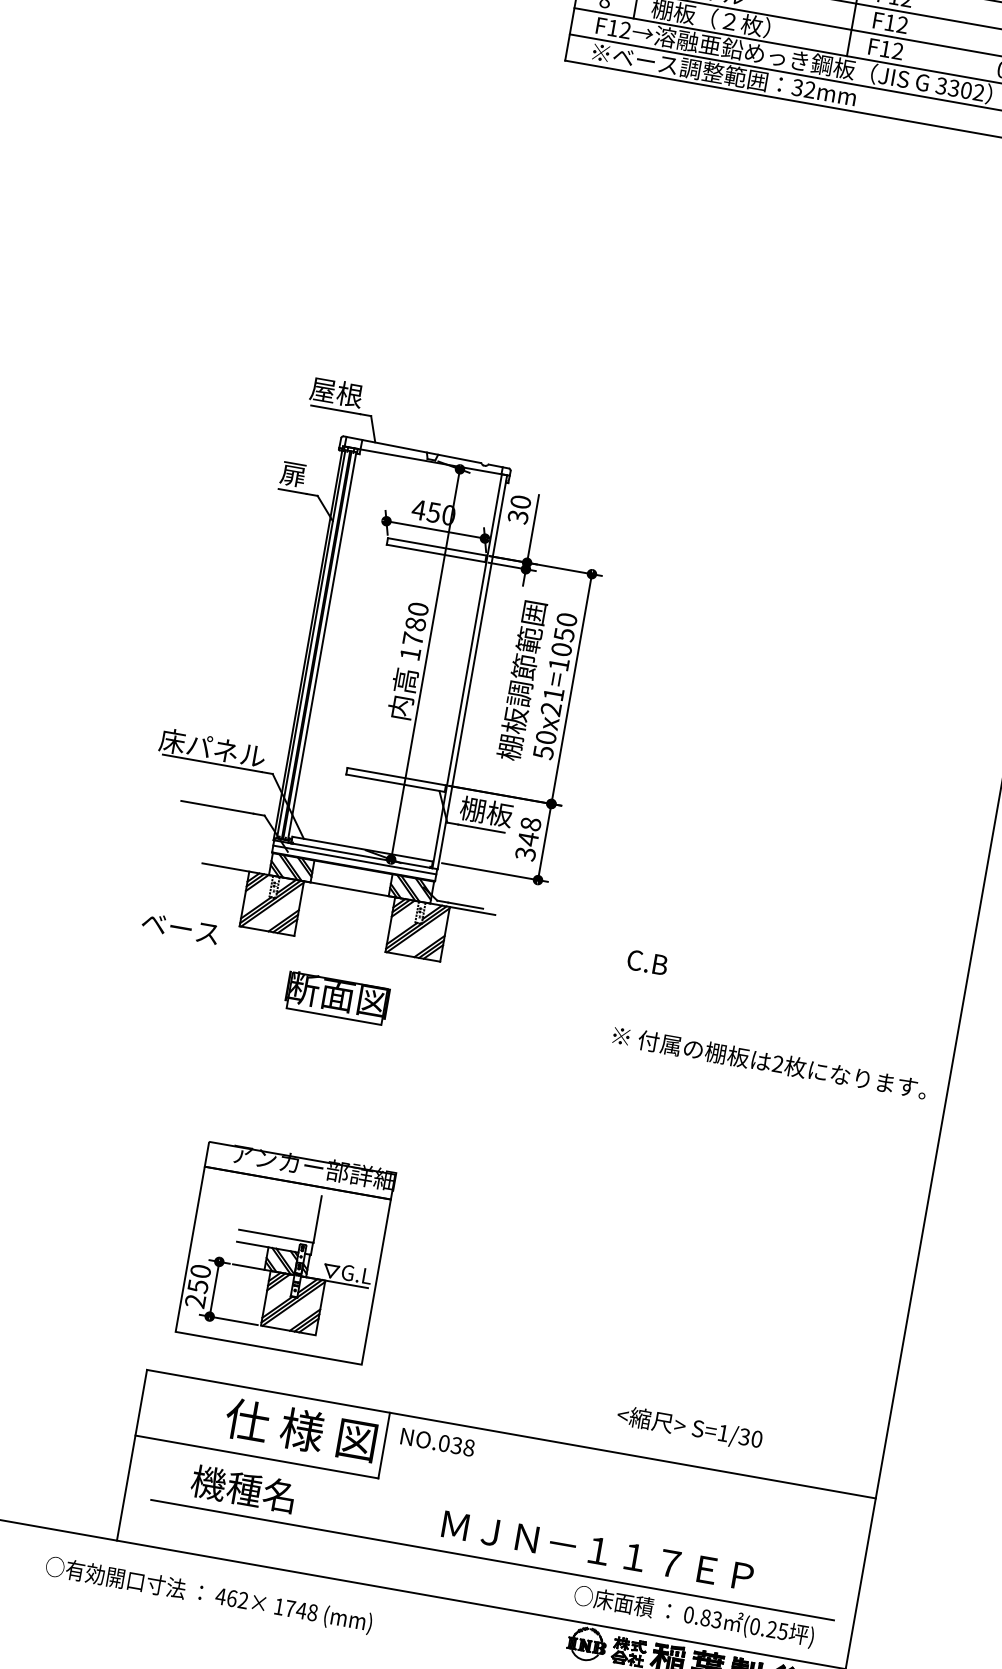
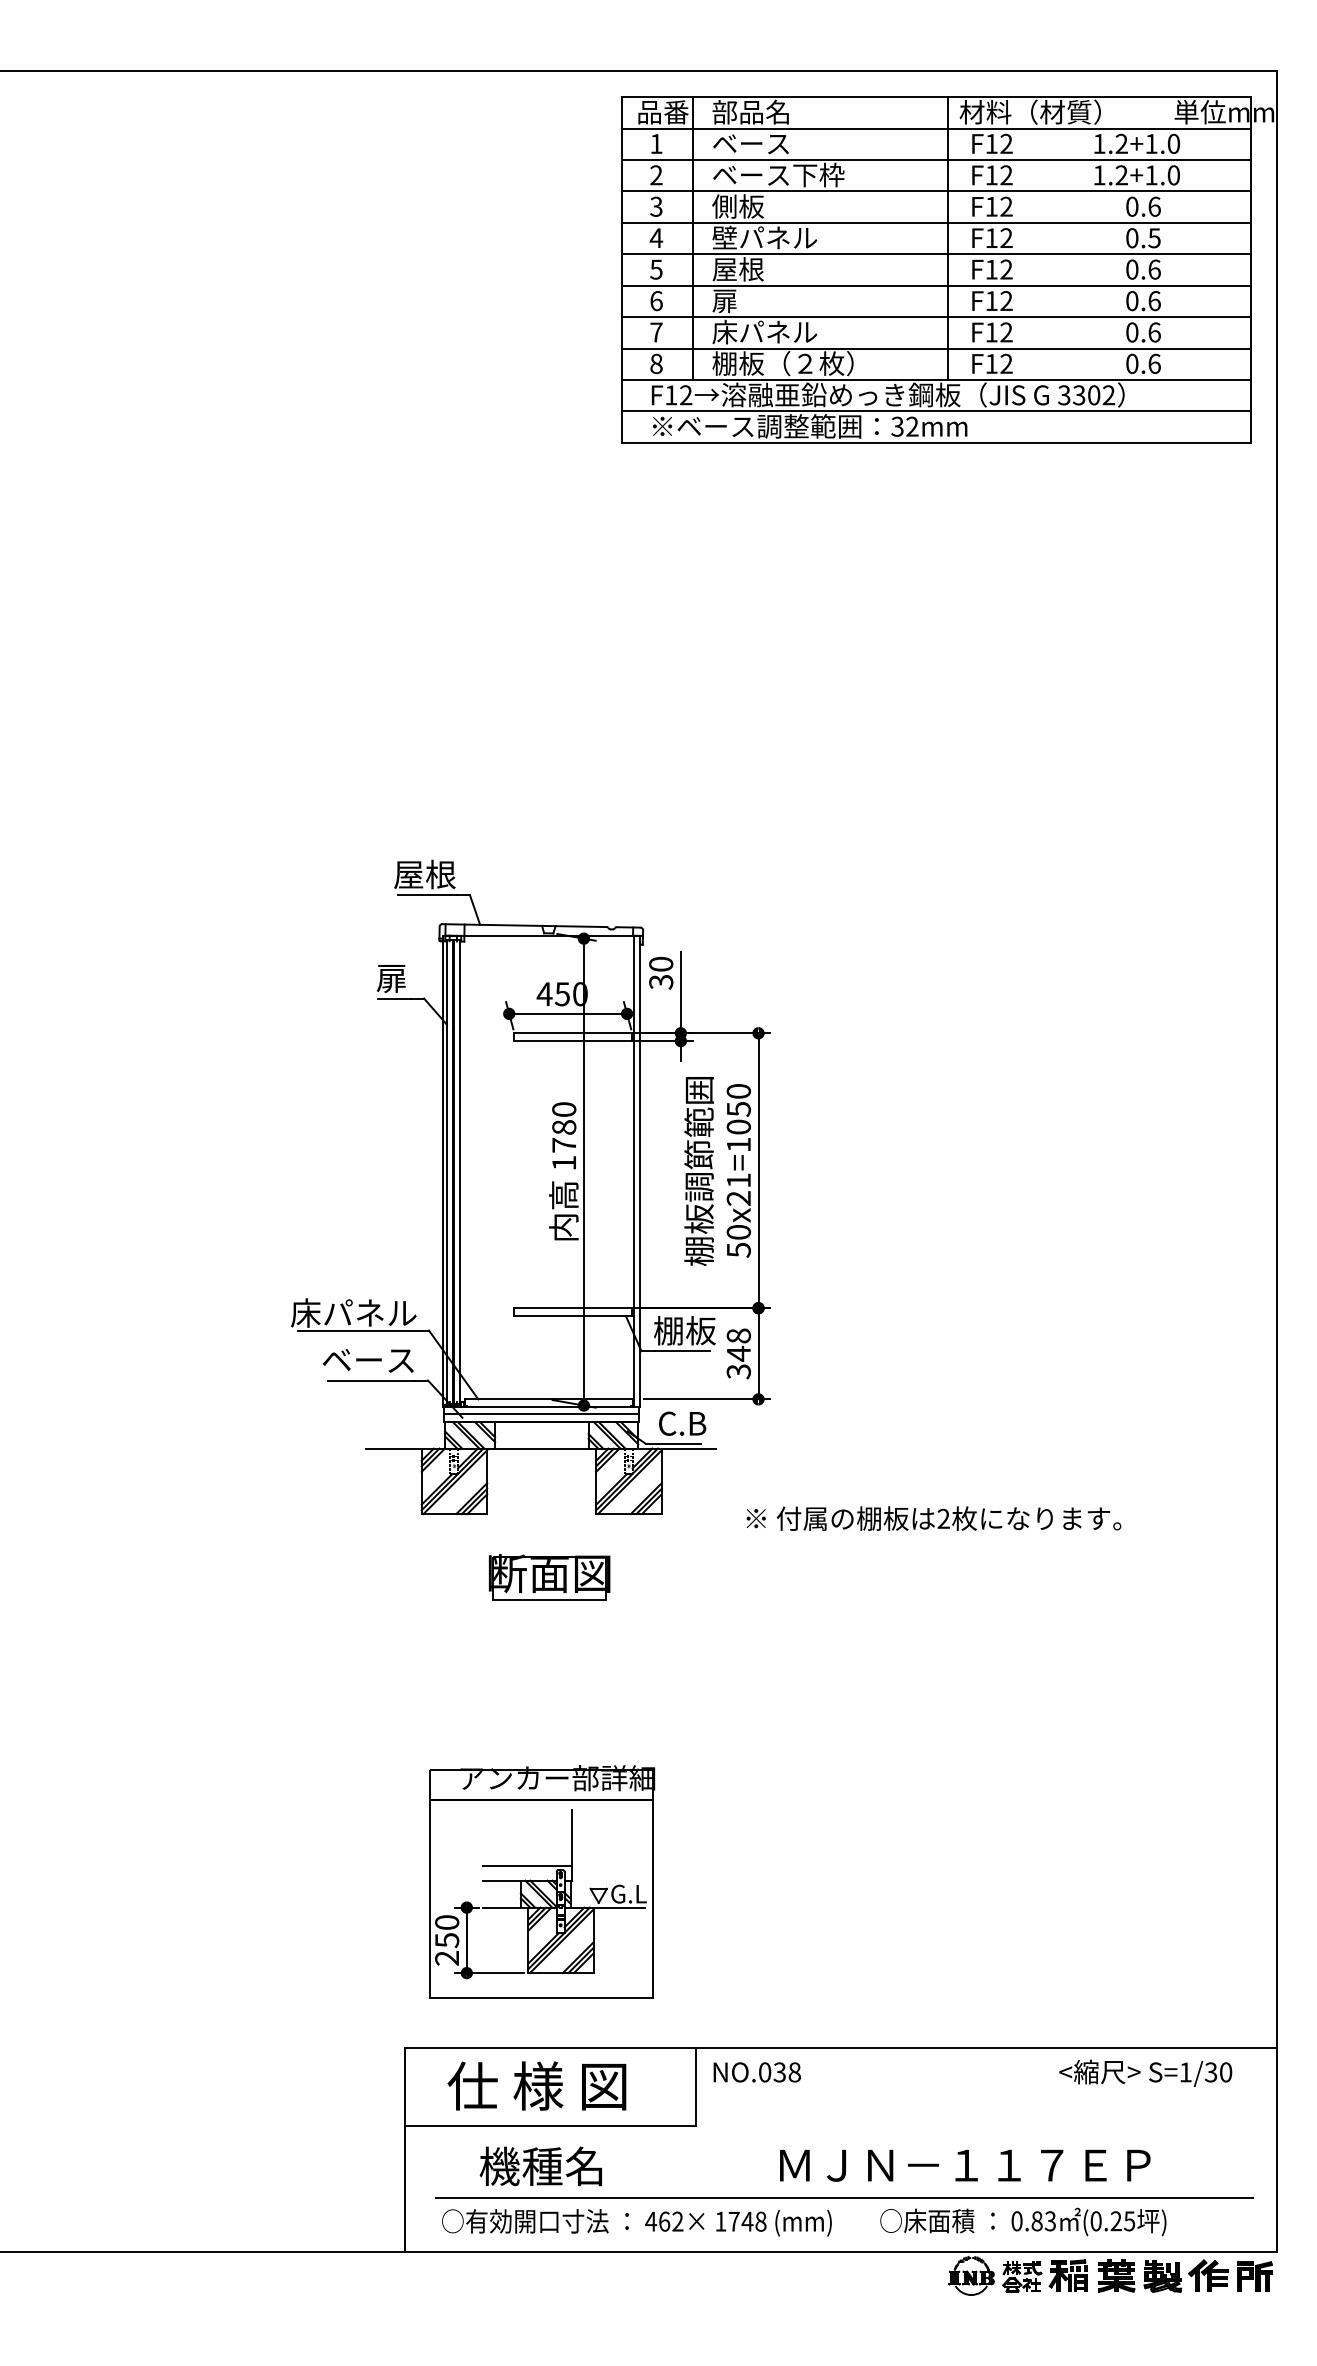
text: (179, 928) -> (367, 1360), moved
text: (647, 962) -> (682, 1423), moved
text: (769, 1062) -> (933, 1518), moved
text: (689, 1427) -> (1145, 2072), moved
text: (300, 1429) -> (536, 2085), moved
text: (208, 1595) -> (636, 2222), moved
text: (694, 1616) -> (1023, 2221), moved

